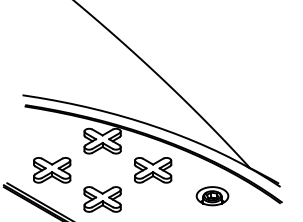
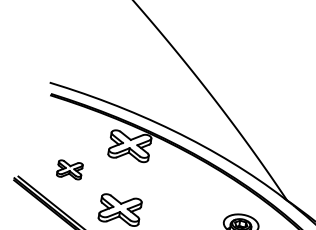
part: (52, 170) -> (70, 170), size x0.6
part: (153, 170) -> (180, 186), removed

